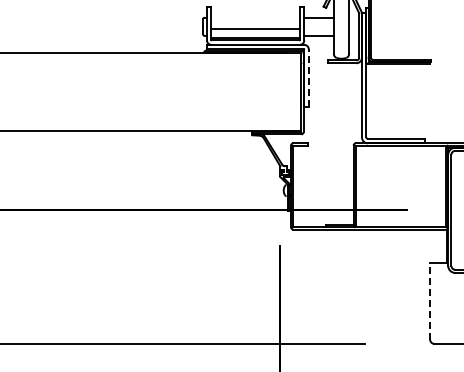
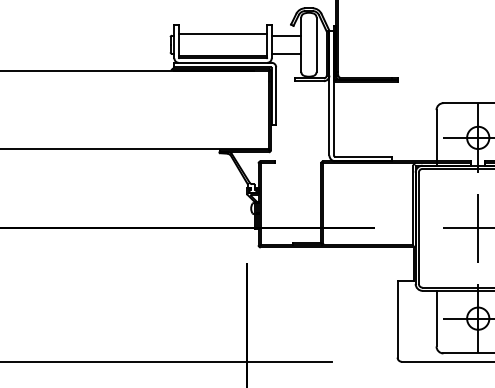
line: (255, 28) -> (222, 33), moved
line: (309, 77) -> (276, 95), dashed -> solid
line: (430, 300) -> (397, 318), dashed -> solid

